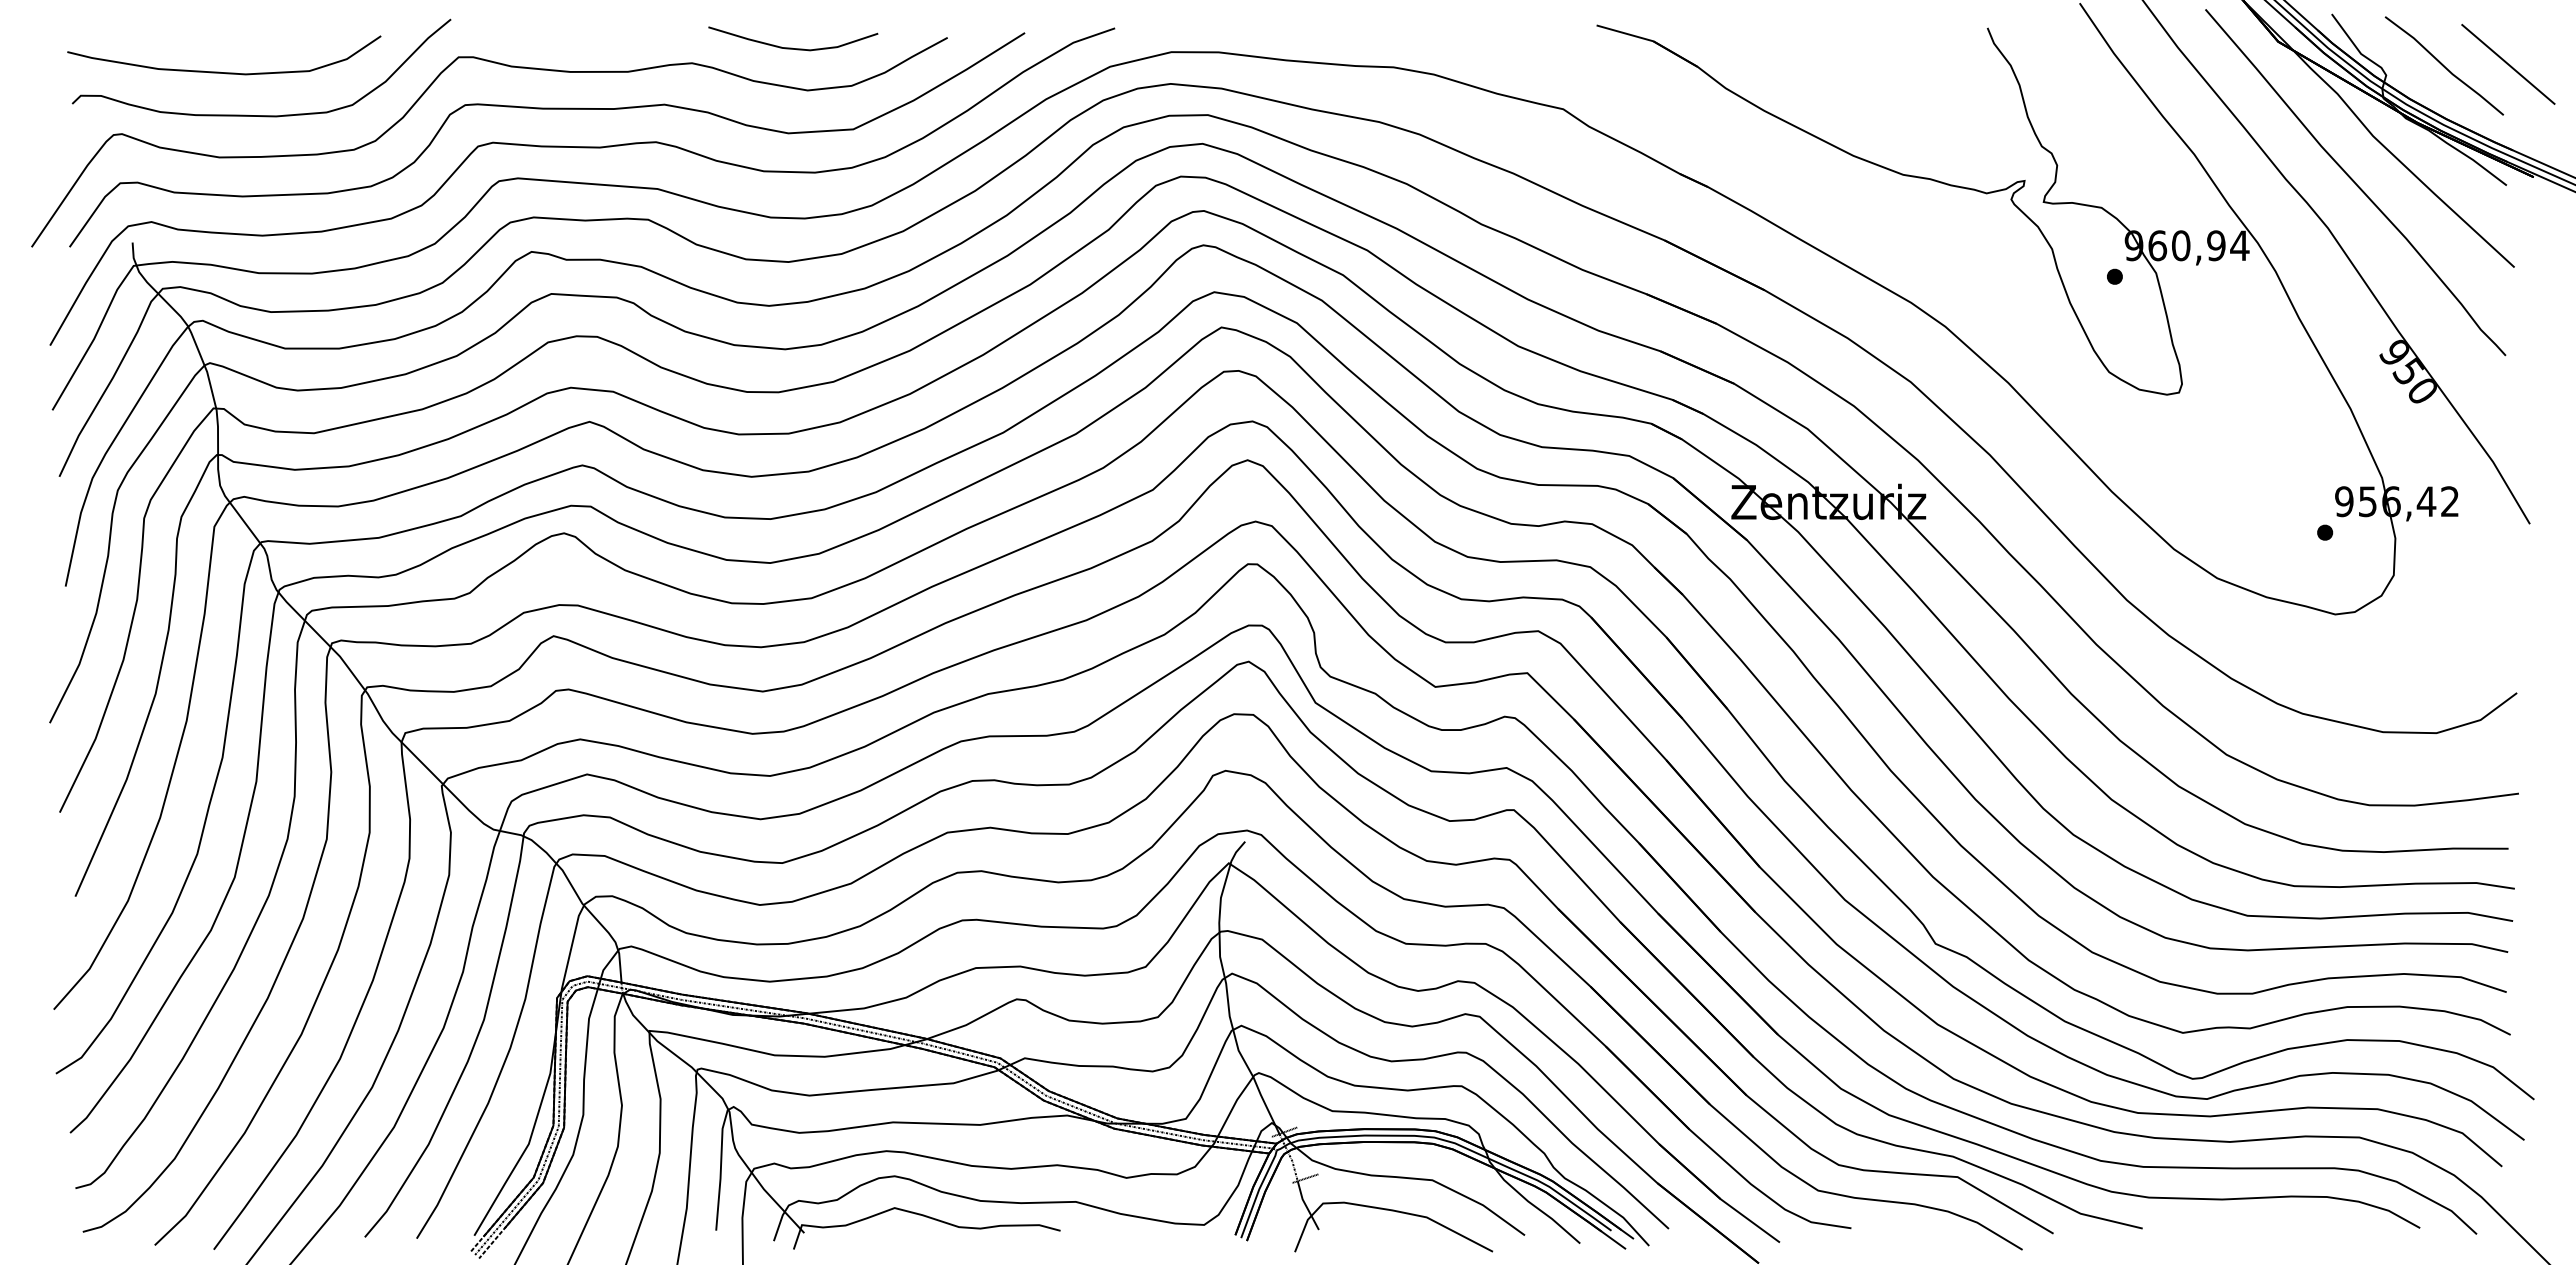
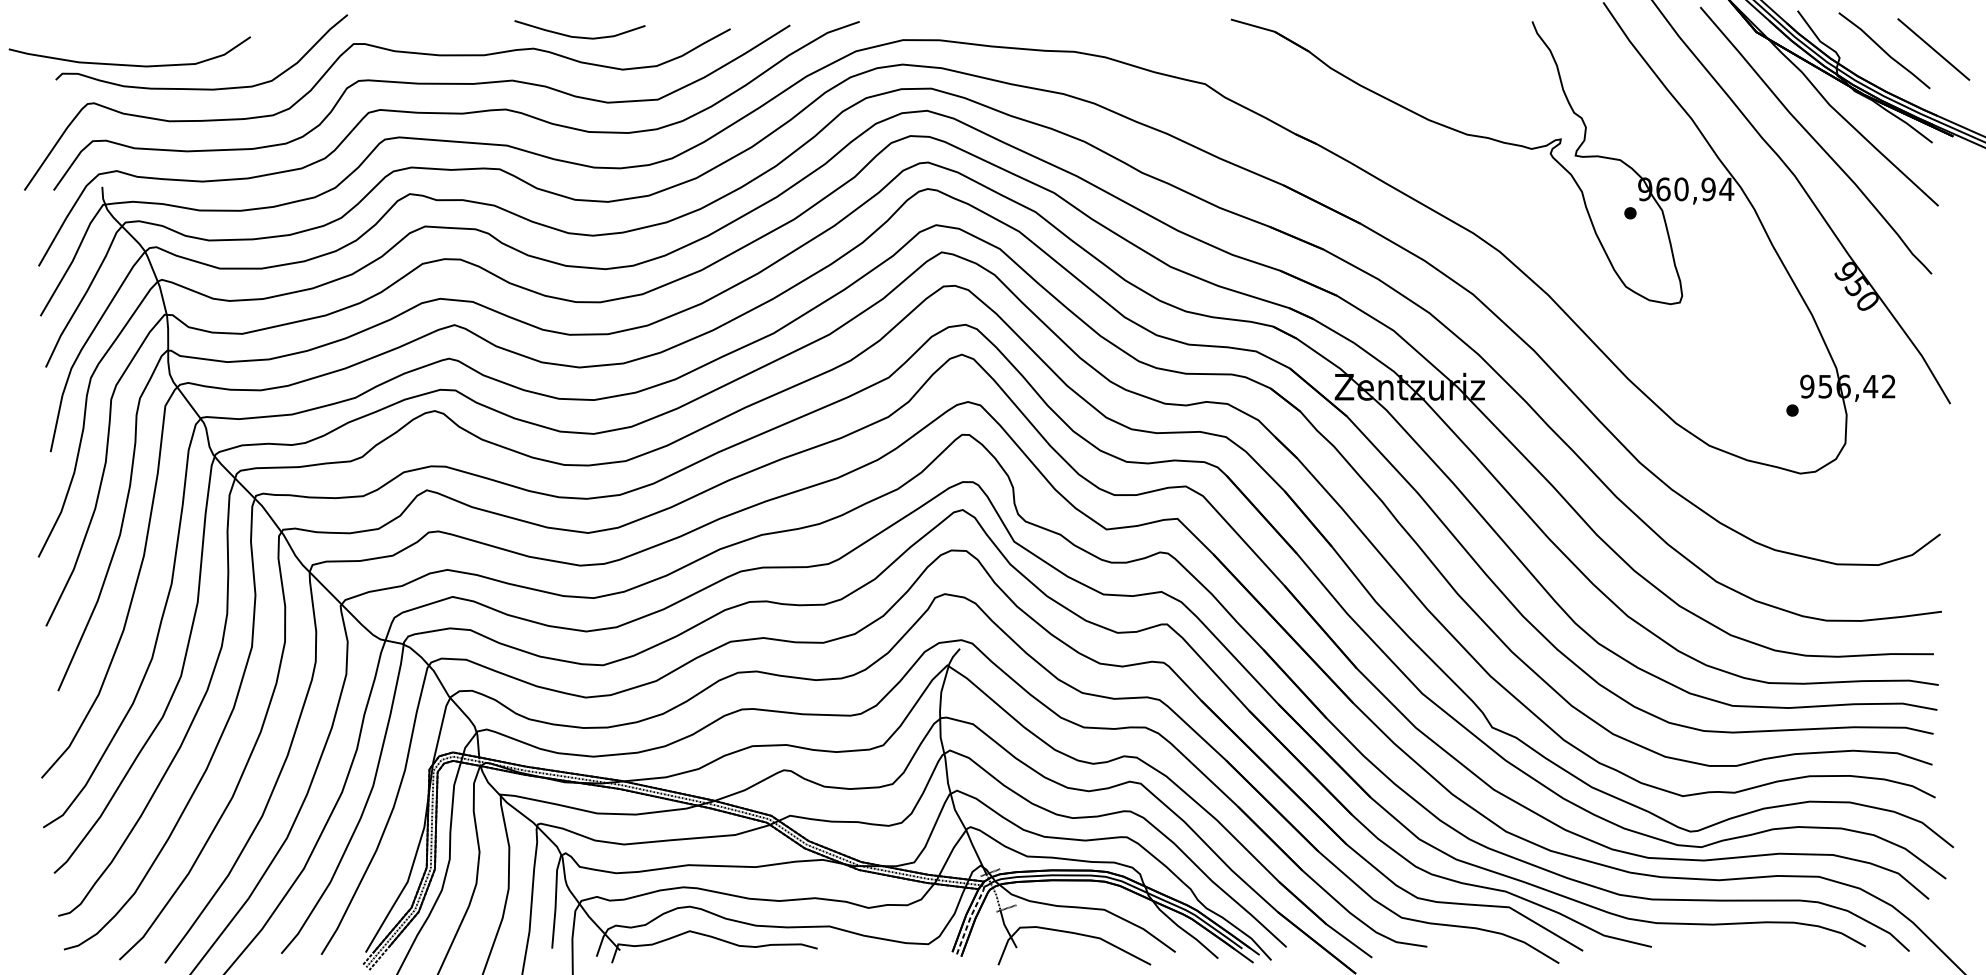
curve: (792, 47) -> (579, 36), moved
curve: (219, 71) -> (126, 64), moved
line: (1258, 1192) -> (970, 919), solid -> dashed

